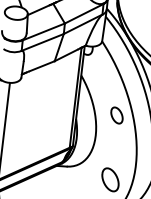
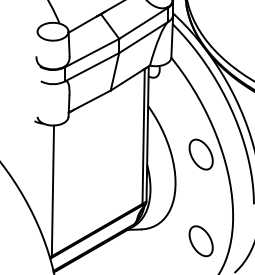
part: (116, 115) -> (200, 154), size x1.43

